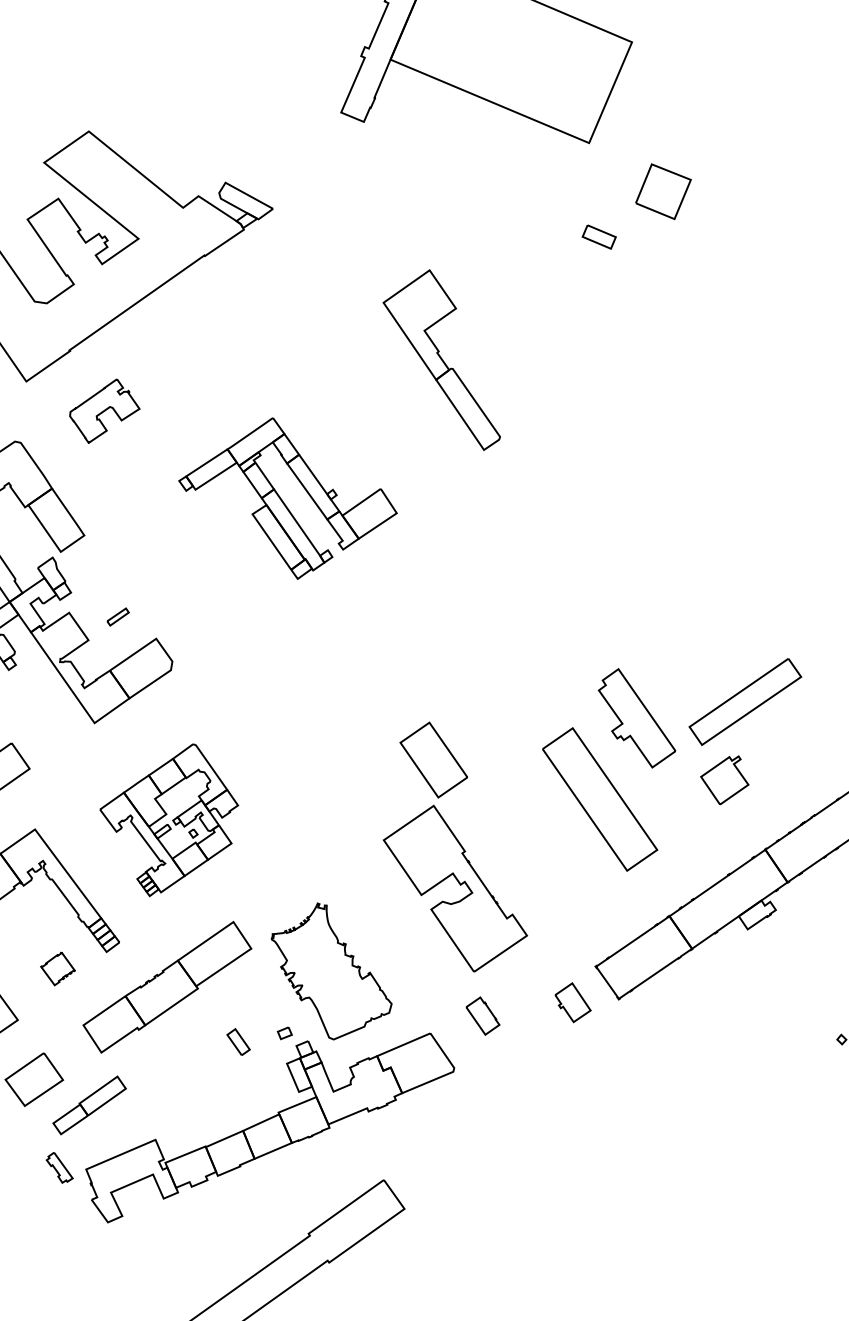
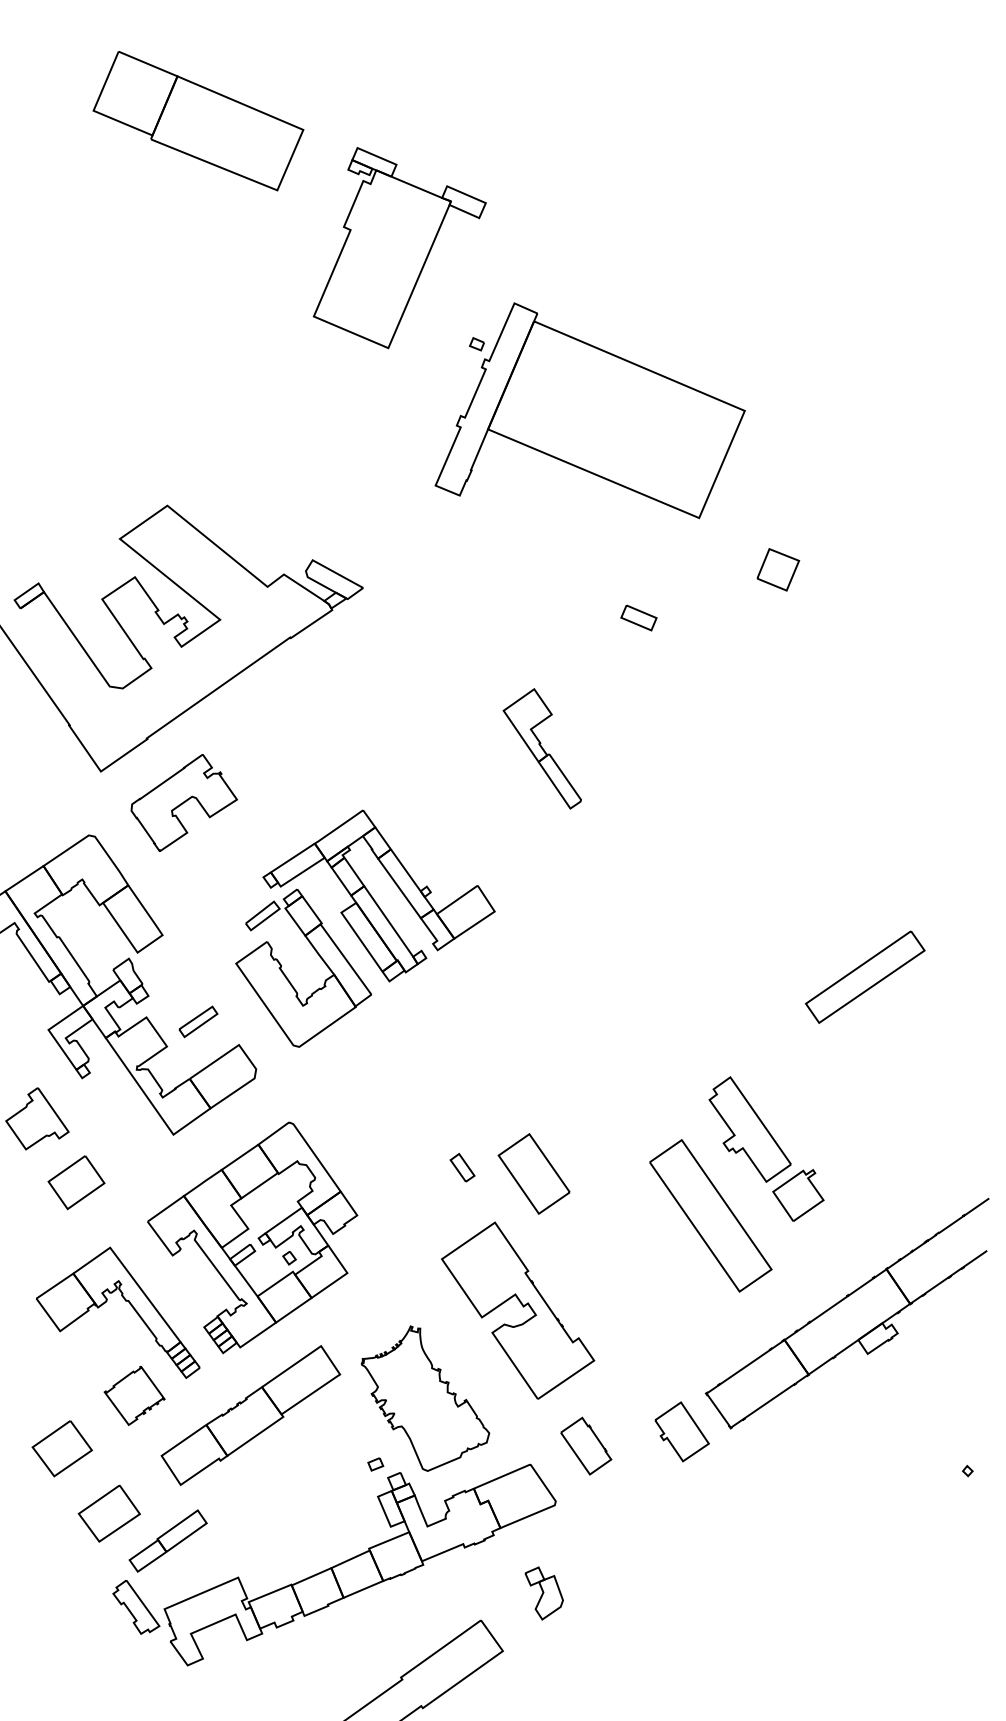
part: (663, 191) -> (778, 569), size x0.71
part: (598, 236) -> (638, 617), moved
part: (440, 359) -> (541, 748), size x0.62
part: (104, 410) -> (184, 802), size x1.43
part: (202, 576) -> (288, 978), added
part: (118, 616) -> (198, 1021), size x1.67
part: (744, 701) -> (864, 976), moved
part: (724, 780) -> (798, 1195), moved
part: (168, 819) -> (252, 1237), size x1.43
part: (455, 888) -> (518, 1310), moved
part: (57, 968) -> (134, 1395), size x1.67
part: (572, 1002) -> (681, 1431), size x1.43
part: (483, 1015) -> (586, 1445), size x1.43
part: (238, 1041) -> (462, 1167), moved
part: (442, 1154) -> (543, 1593), added
part: (59, 1167) -> (136, 1607), size x1.67

